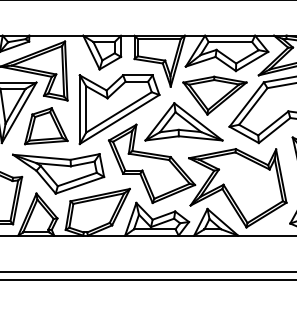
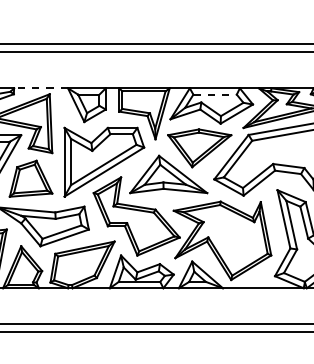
line: (56, 35) -> (41, 88), solid -> dashed
line: (230, 41) -> (215, 94), solid -> dashed

